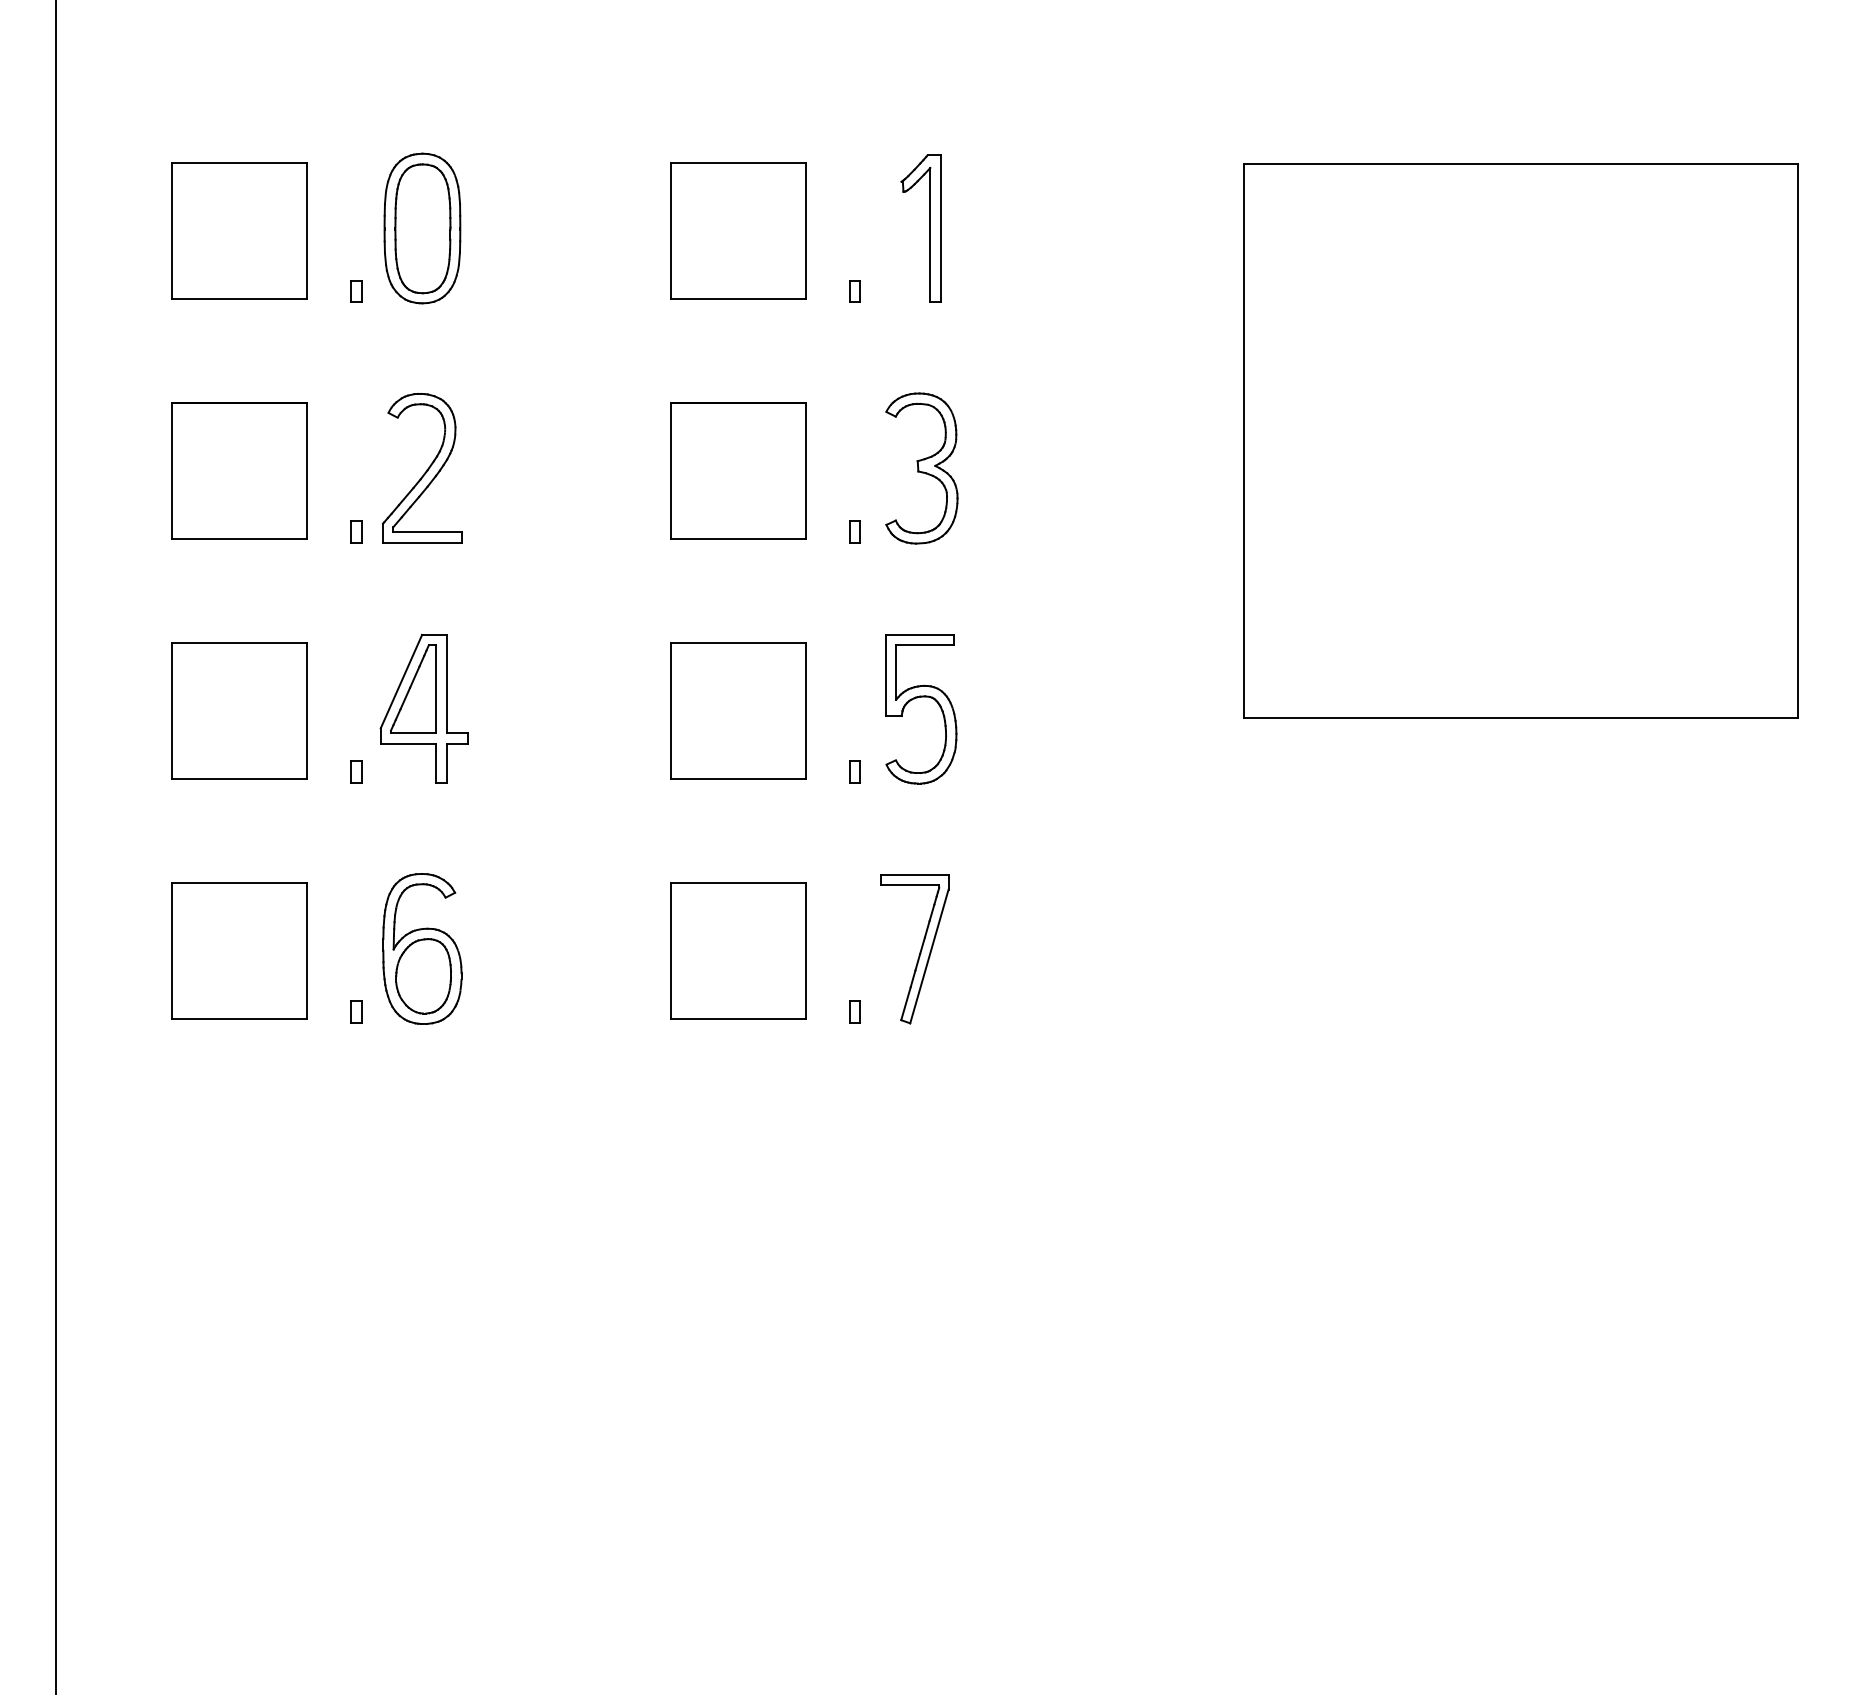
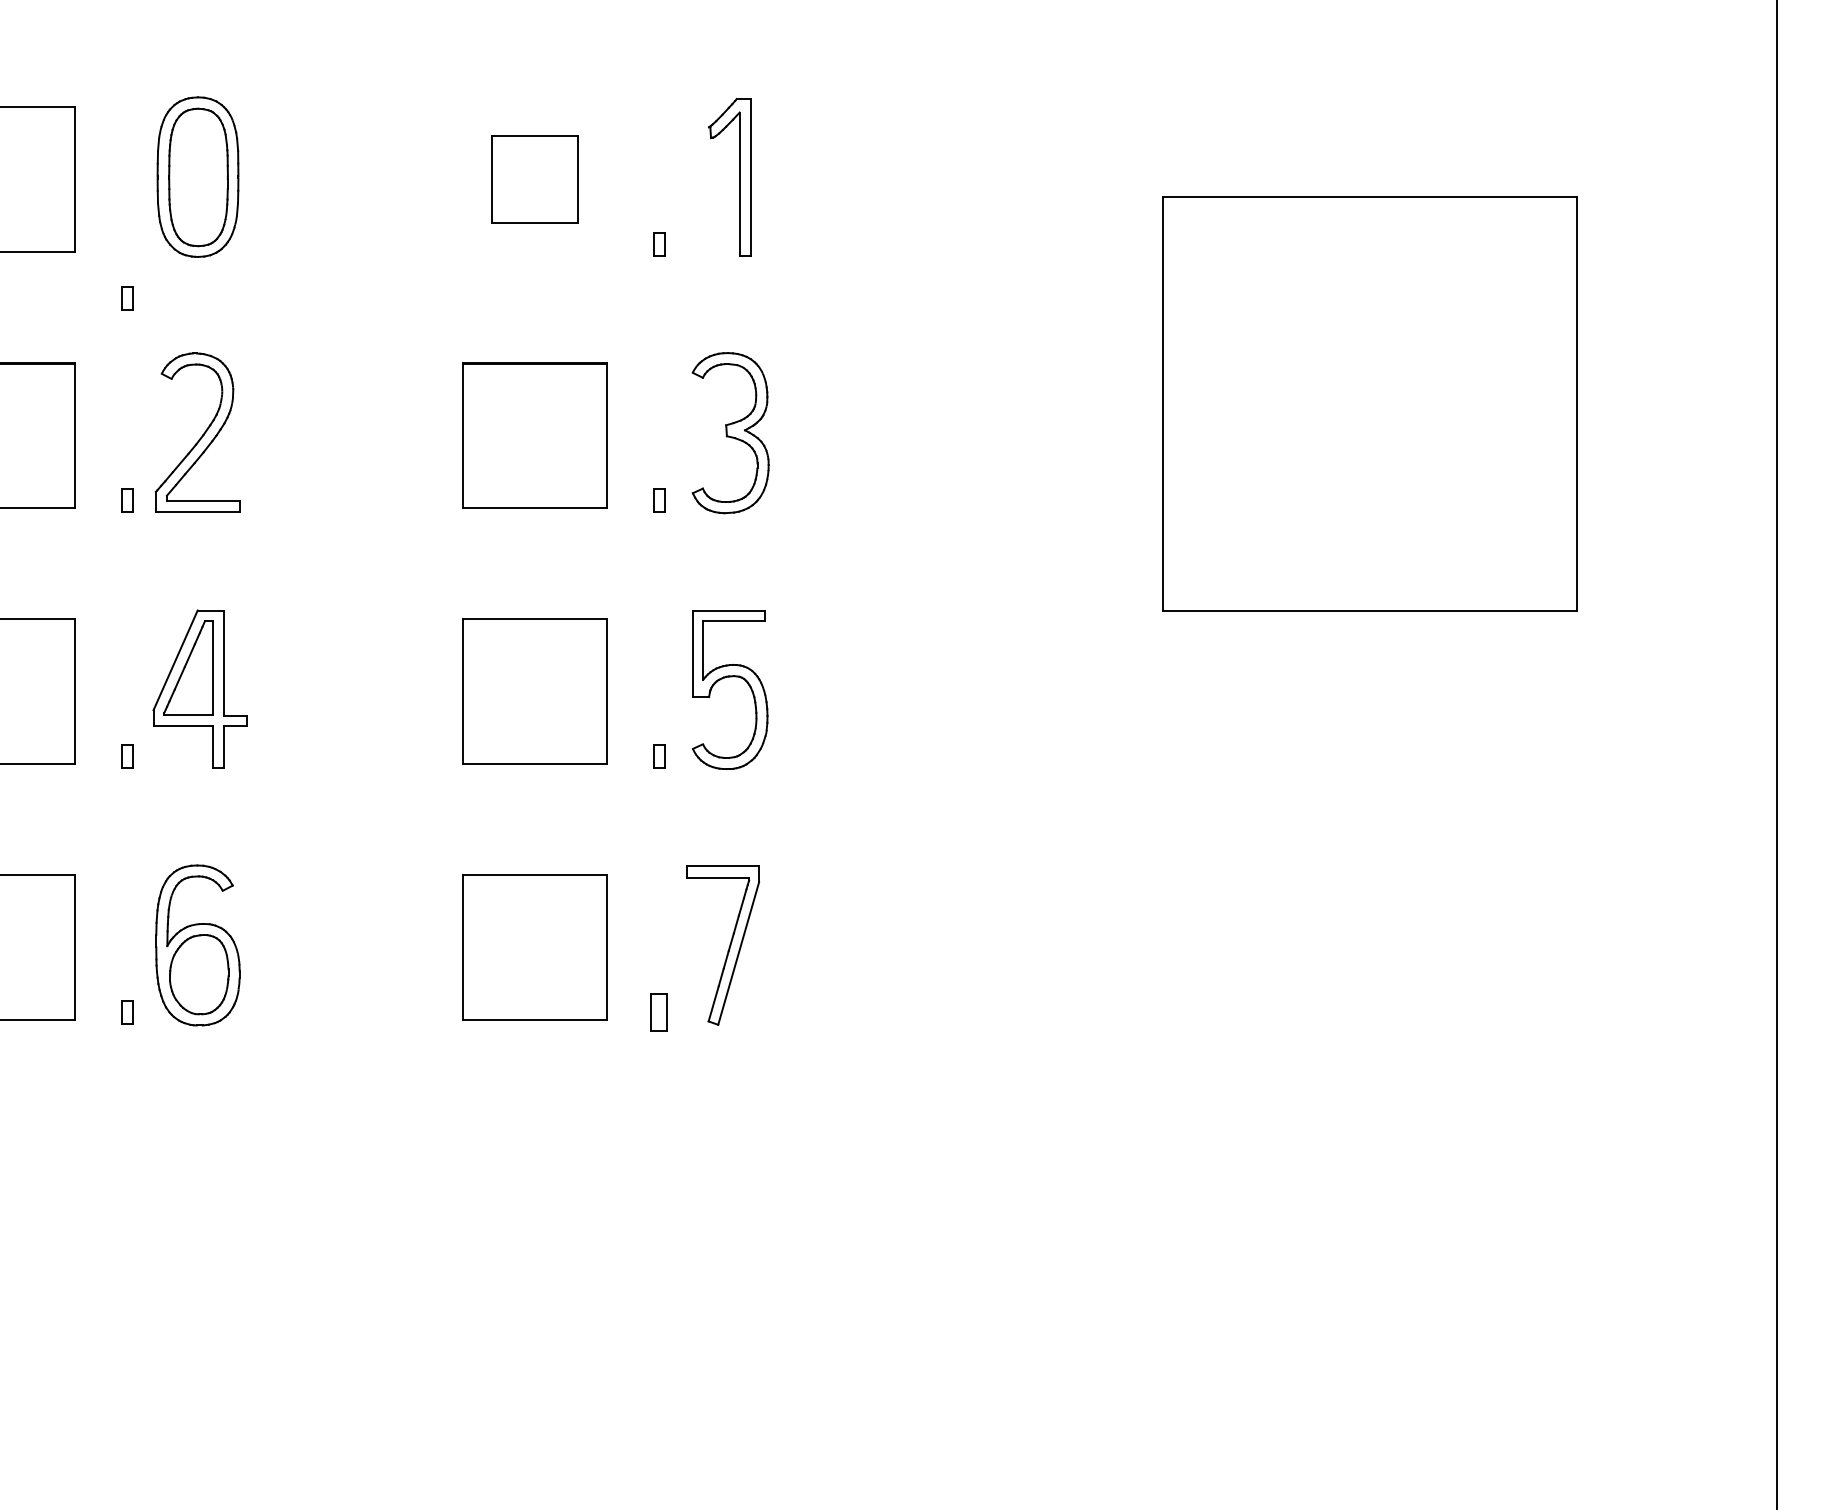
part: (738, 230) -> (535, 179), size x0.6
part: (356, 291) -> (127, 298), moved
part: (1520, 440) -> (1369, 403), size x0.7
part: (854, 1011) -> (658, 1012), size x1.6

